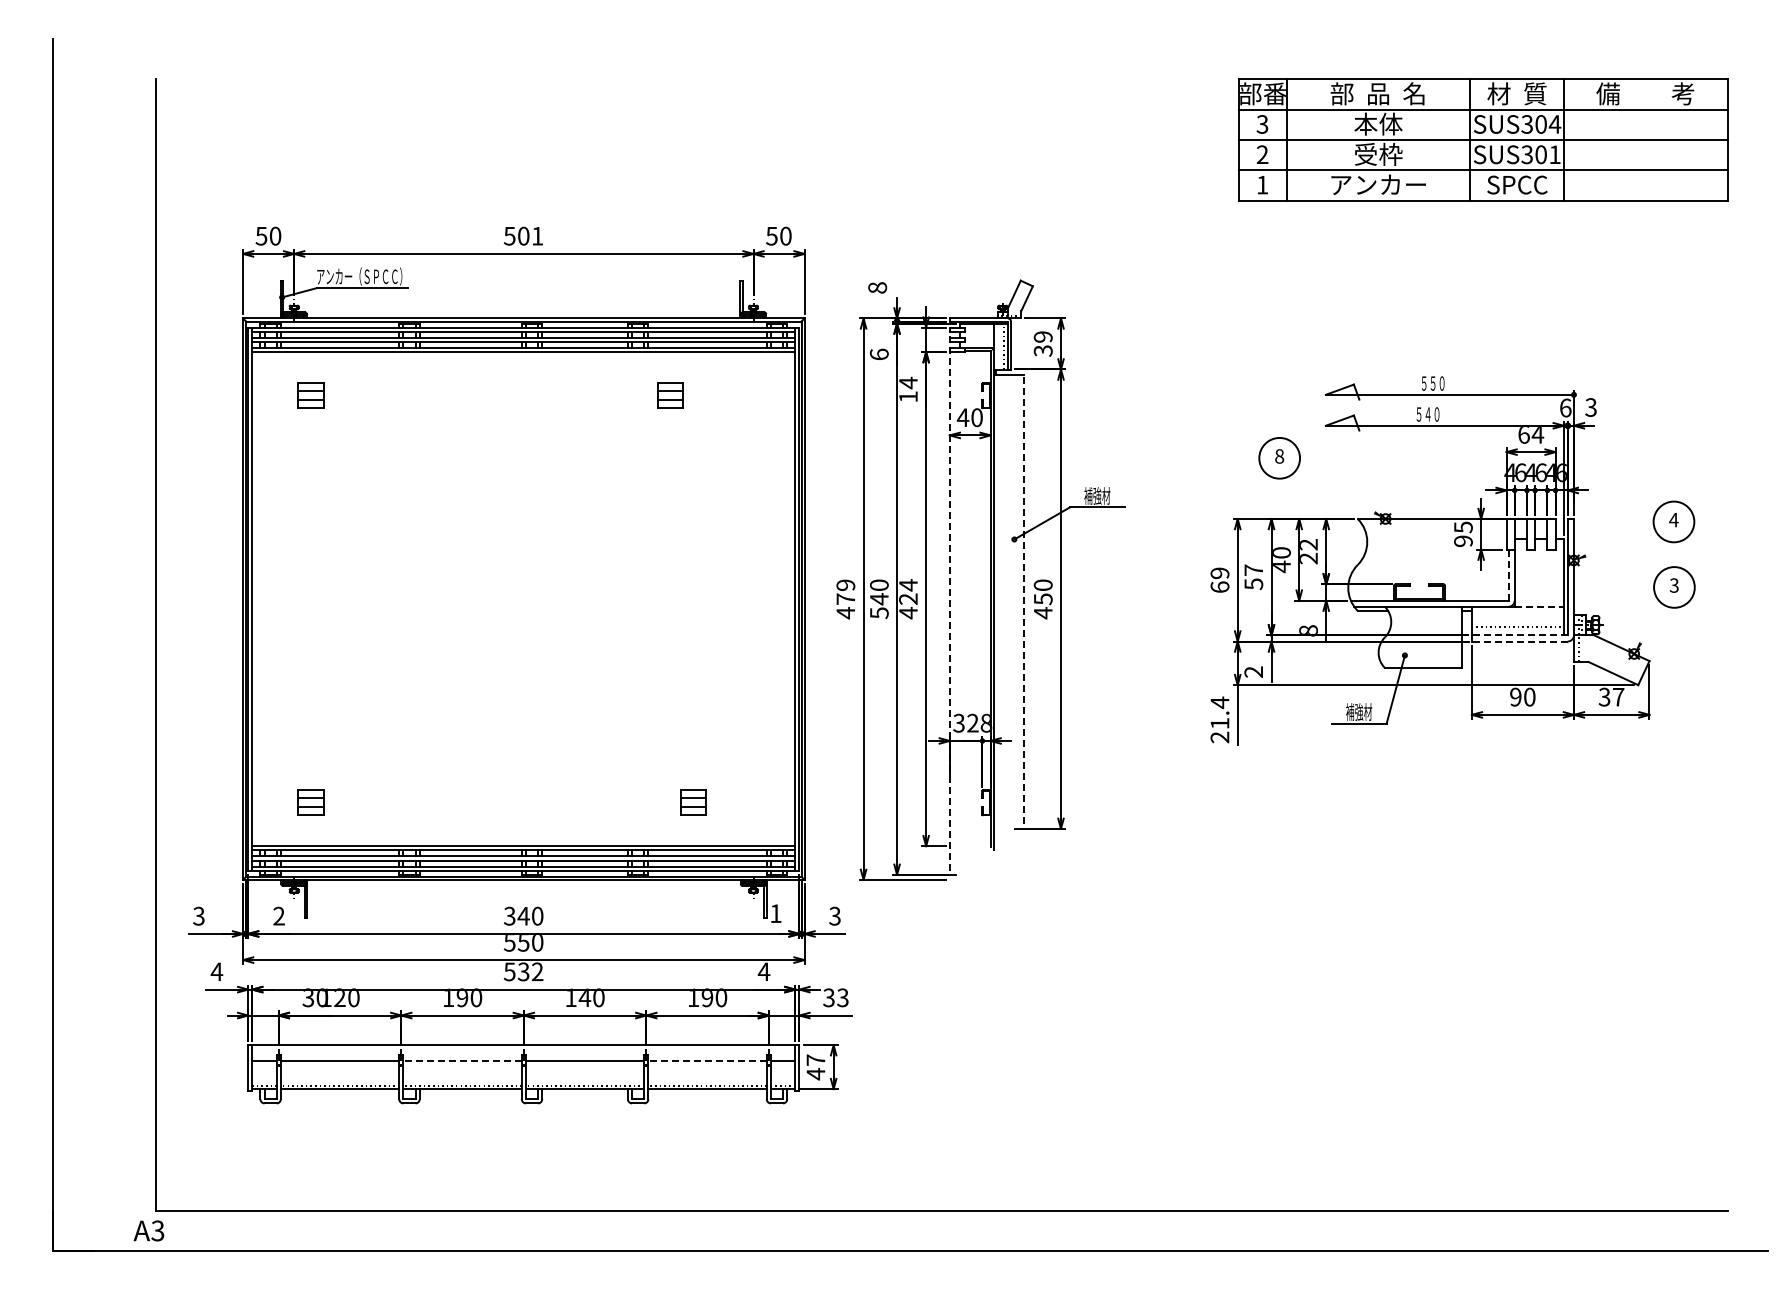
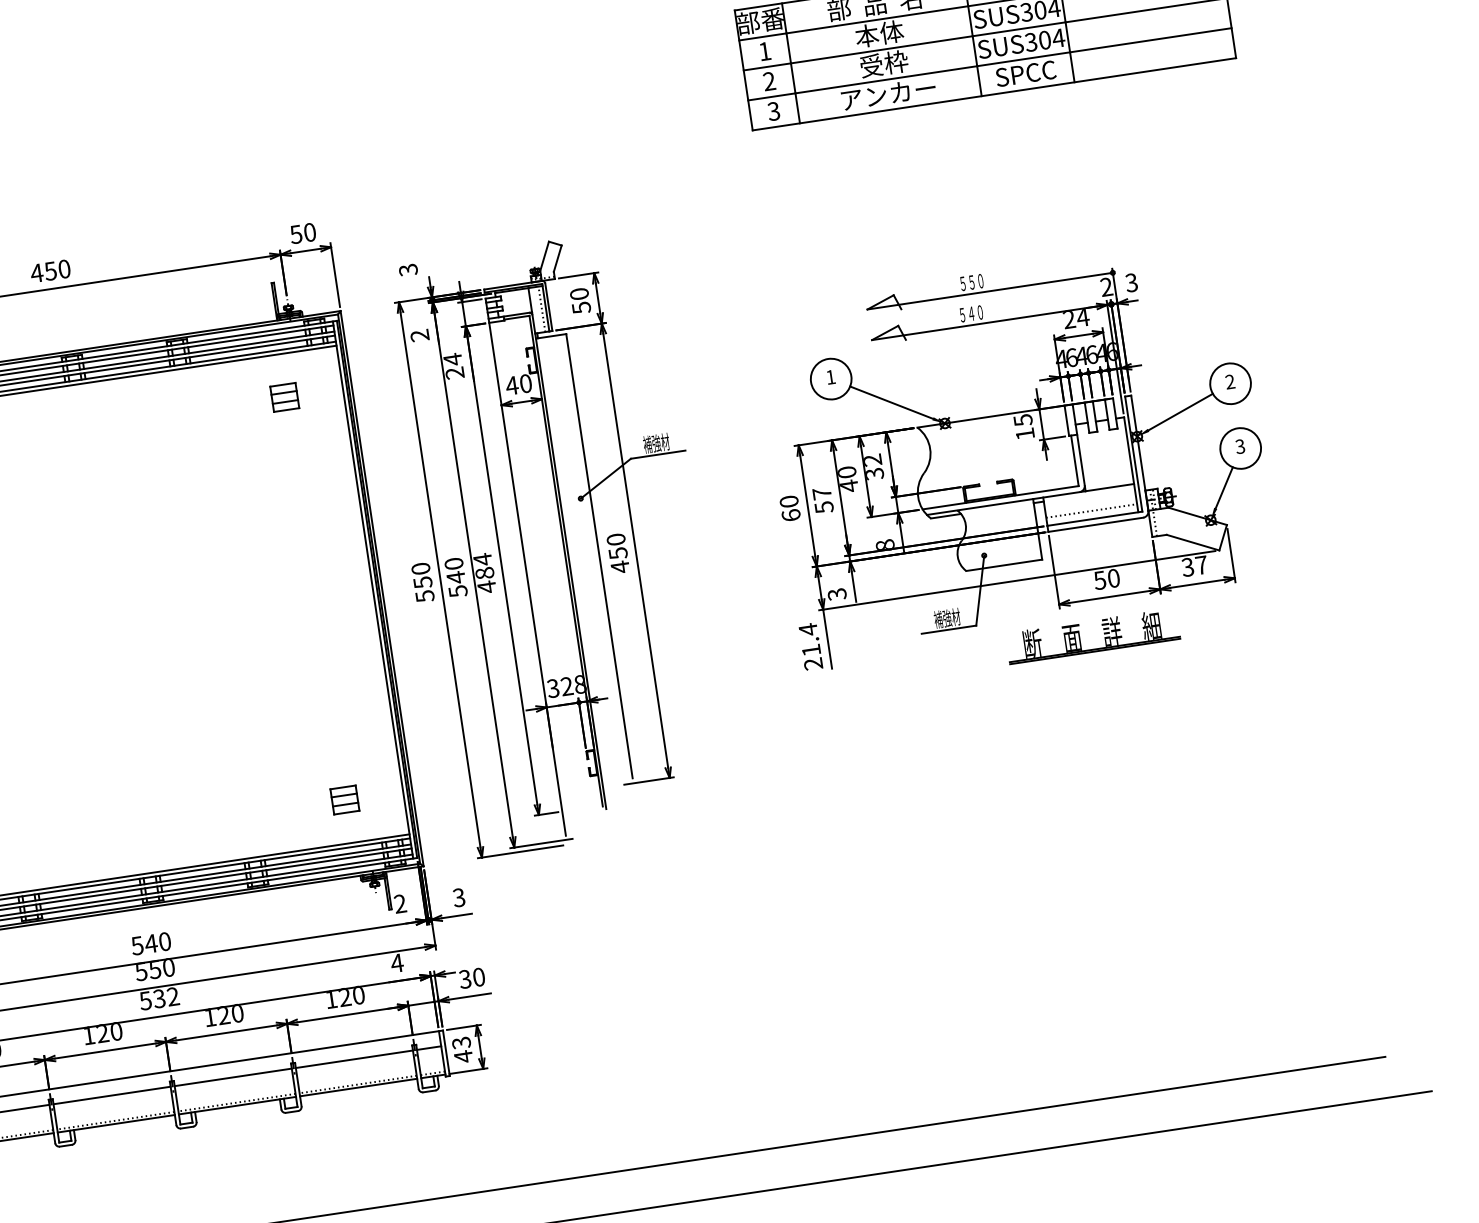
text: (1262, 124) -> (764, 51), 3 -> 1
text: (1554, 154) -> (1058, 38), SUS301 -> SUS304
text: (1262, 184) -> (773, 110), 1 -> 3
text: (523, 235) -> (50, 270), 501 -> 450
text: (877, 287) -> (408, 269), 8 -> 3
text: (1042, 343) -> (579, 300), 39 -> 50
text: (878, 354) -> (419, 335), 6 -> 2
part: (670, 395) -> (284, 397), moved
text: (908, 396) -> (454, 372), 14 -> 24
text: (1565, 407) -> (1106, 286), 6 -> 2
text: (1523, 435) -> (1068, 320), 64 -> 24
text: (1279, 456) -> (830, 377), 8 -> 1
line: (1335, 490) -> (891, 402), added
text: (1673, 519) -> (1229, 381), 4 -> 2
text: (1463, 541) -> (1025, 434), 95 -> 15
line: (1619, 542) -> (1179, 412), added
text: (1308, 558) -> (874, 473), 22 -> 32
text: (1219, 573) -> (788, 501), 69 -> 60
line: (1508, 575) -> (1074, 461), dashed -> solid
text: (908, 598) -> (484, 572), 424 -> 484
text: (845, 599) -> (422, 582), 479 -> 550
line: (949, 599) -> (525, 567), dashed -> solid
line: (1024, 599) -> (599, 556), dashed -> solid
line: (1539, 606) -> (1110, 487), dashed -> solid
line: (1651, 623) -> (1223, 487), added
line: (1519, 635) -> (1094, 518), dashed -> solid
line: (1519, 641) -> (1095, 524), dashed -> solid
text: (1254, 672) -> (837, 594), 2 -> 3
text: (1515, 696) -> (1099, 579), 90 -> 50
part: (1511, 750) -> (1103, 633), added
part: (693, 802) -> (344, 799), moved
text: (775, 913) -> (399, 903), 1 -> 2
text: (509, 915) -> (137, 945), 340 -> 540
text: (462, 997) -> (102, 1033), 190 -> 120
text: (584, 997) -> (223, 1015), 140 -> 120
text: (707, 997) -> (345, 996), 190 -> 120
text: (842, 997) -> (478, 977), 33 -> 30
line: (462, 1060) -> (112, 1095), dashed -> solid
line: (707, 1060) -> (354, 1059), dashed -> solid
text: (815, 1060) -> (461, 1043), 47 -> 43

